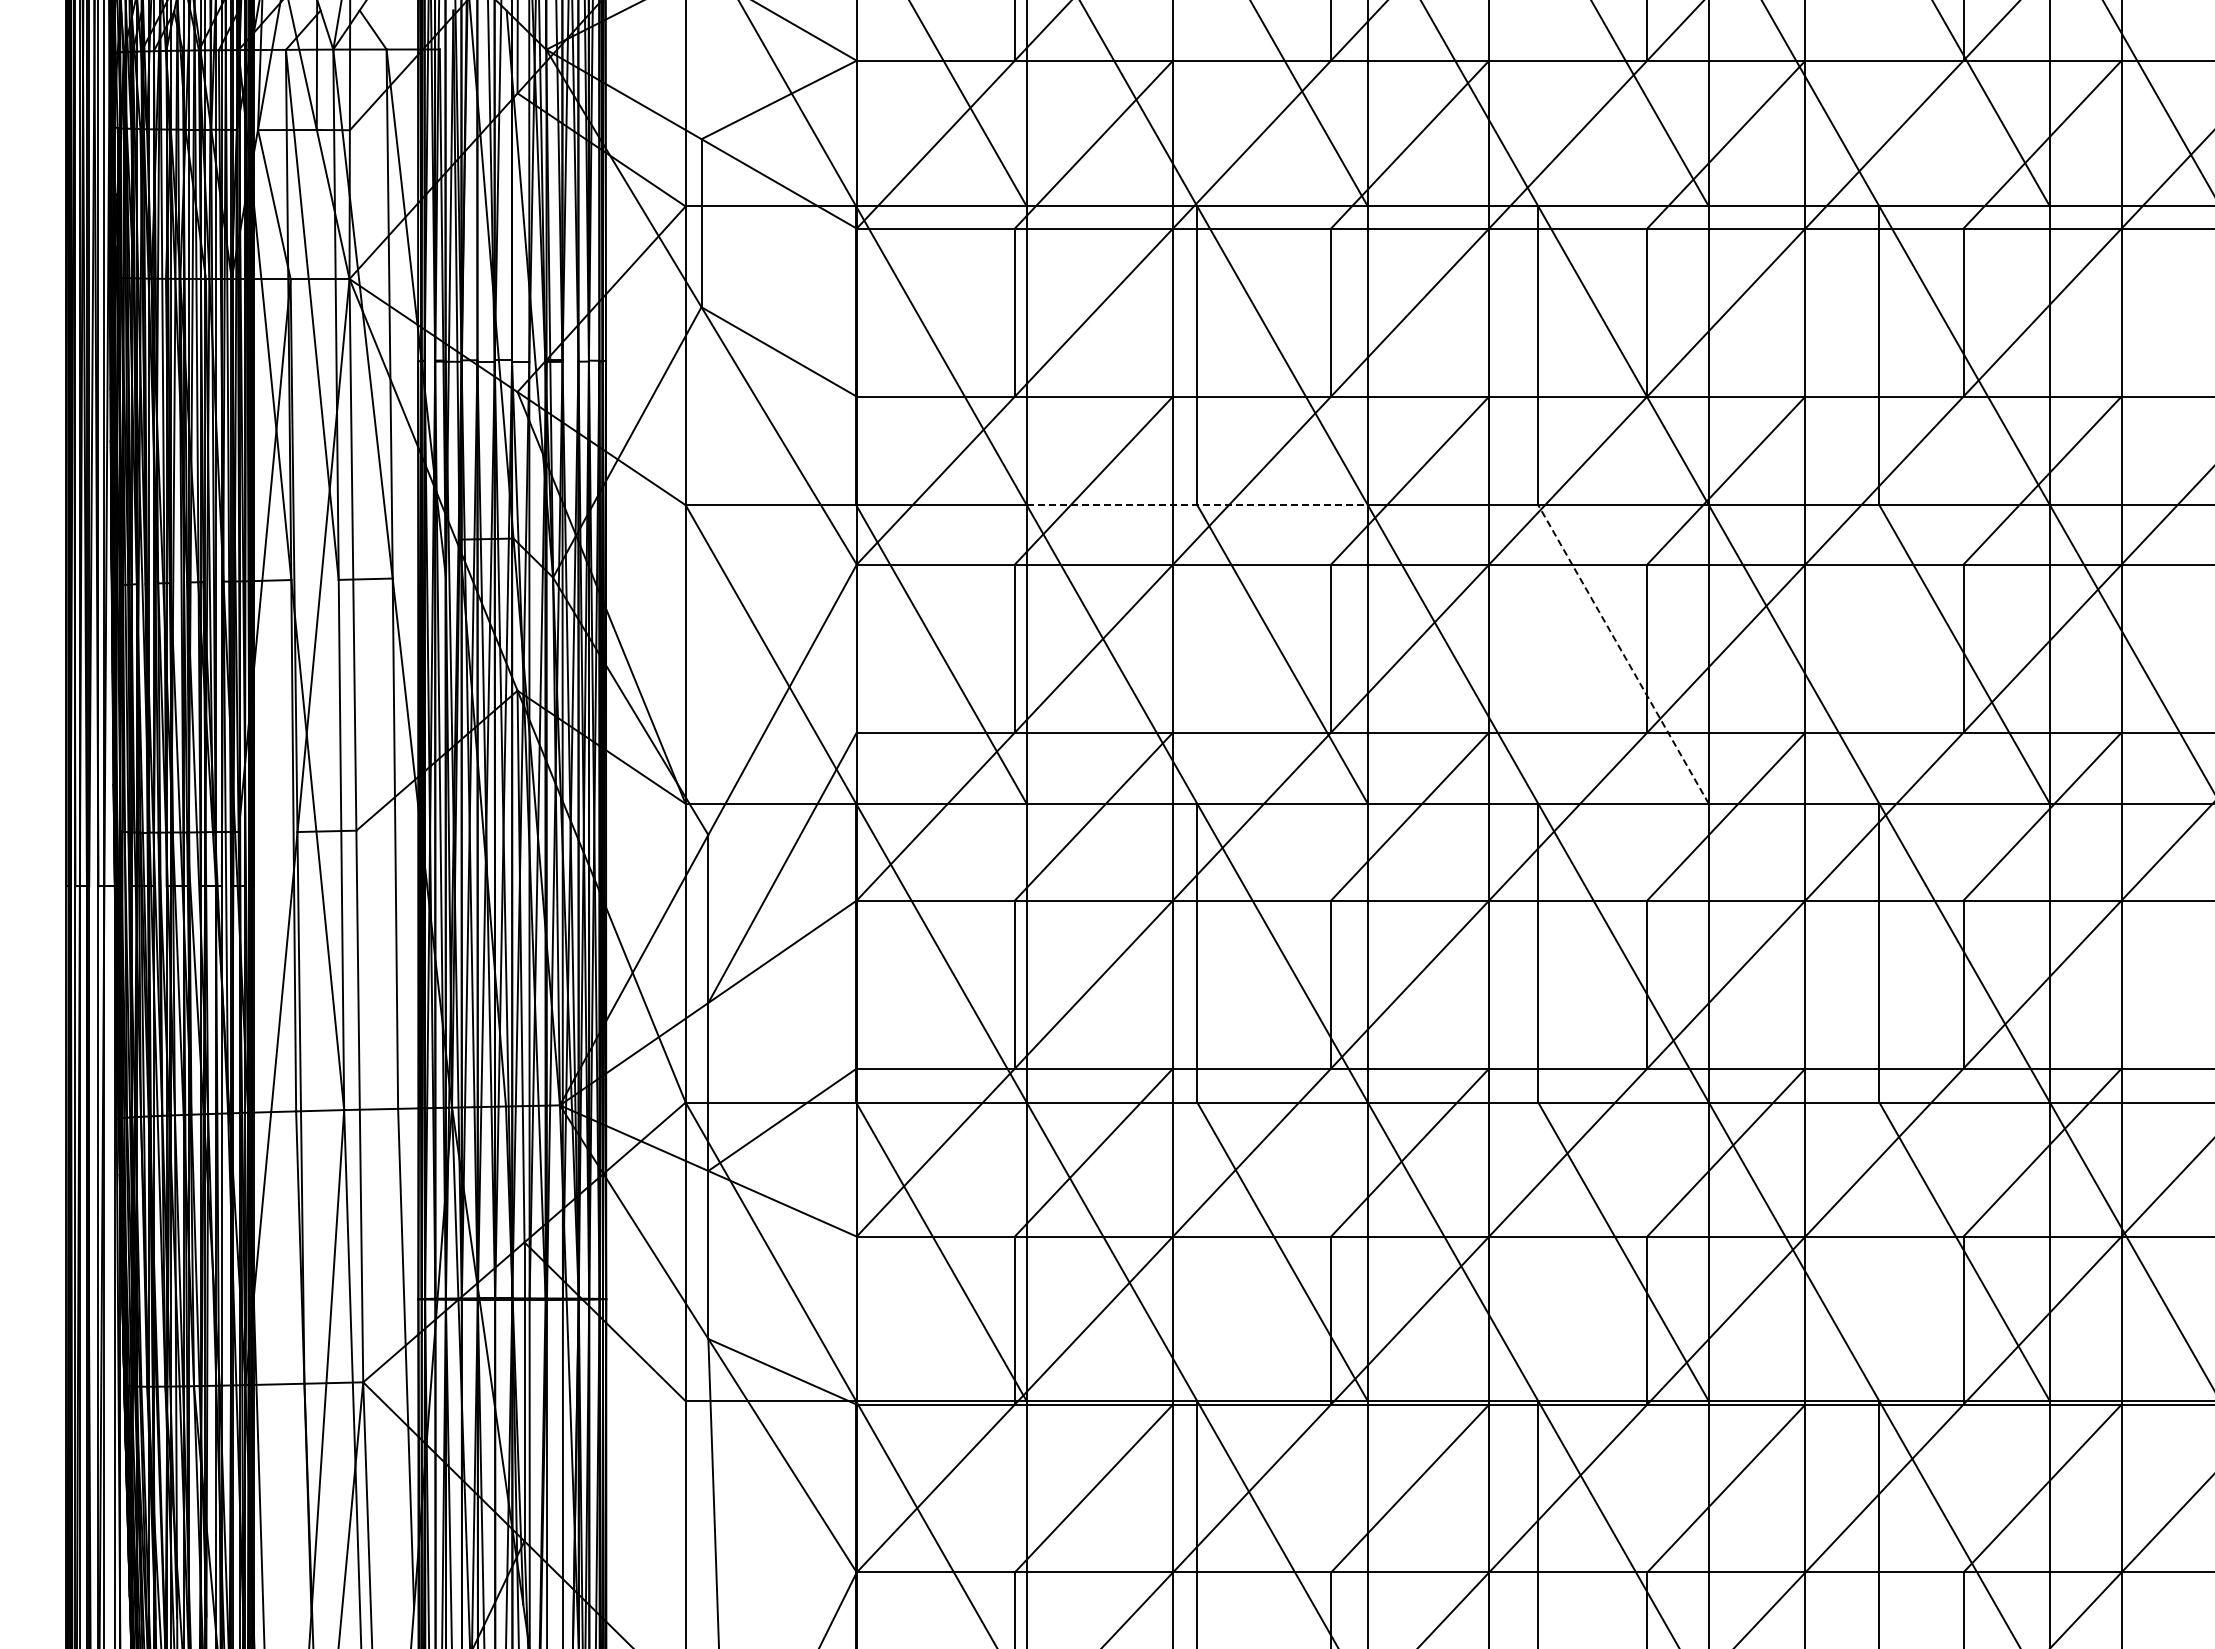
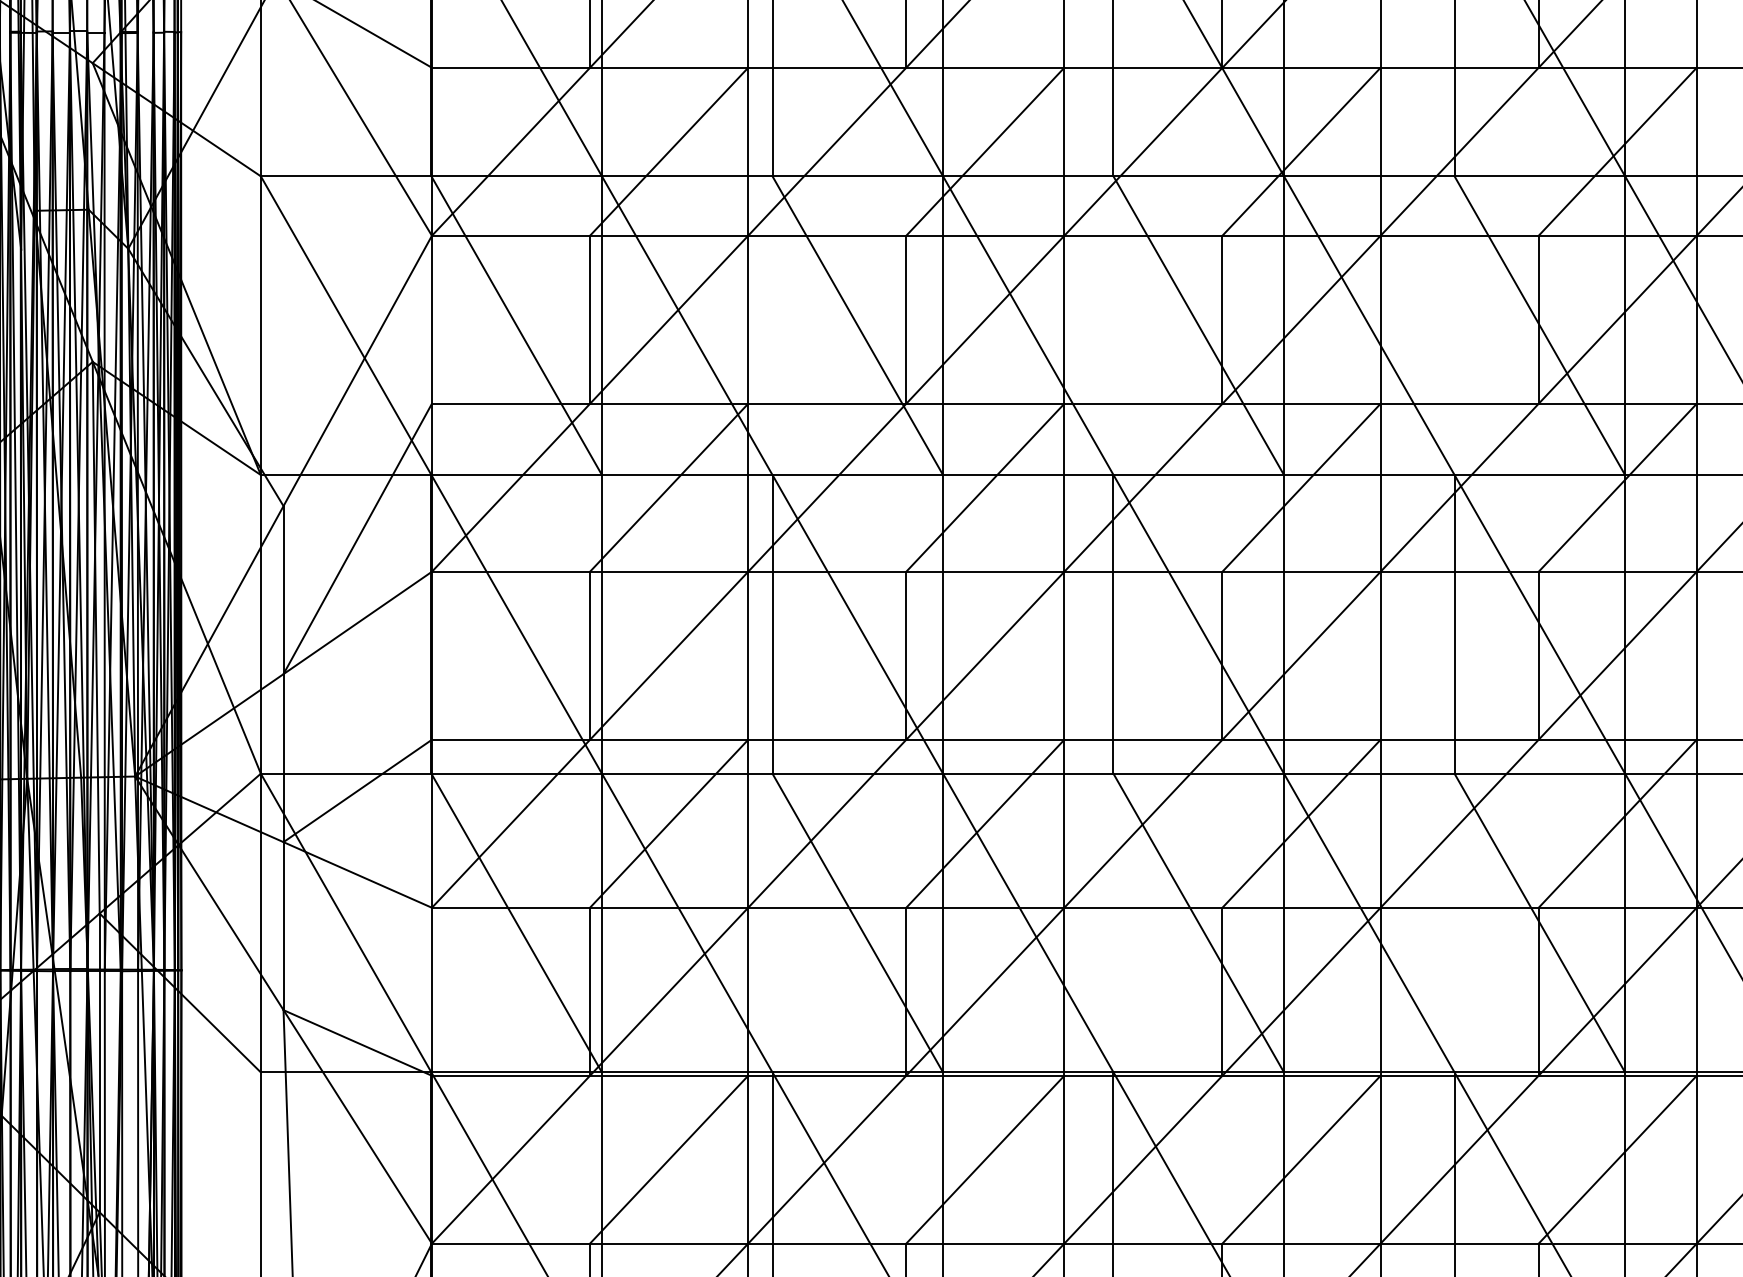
line: (1197, 505) -> (772, 176), dashed -> solid
line: (1623, 654) -> (1198, 325), dashed -> solid

